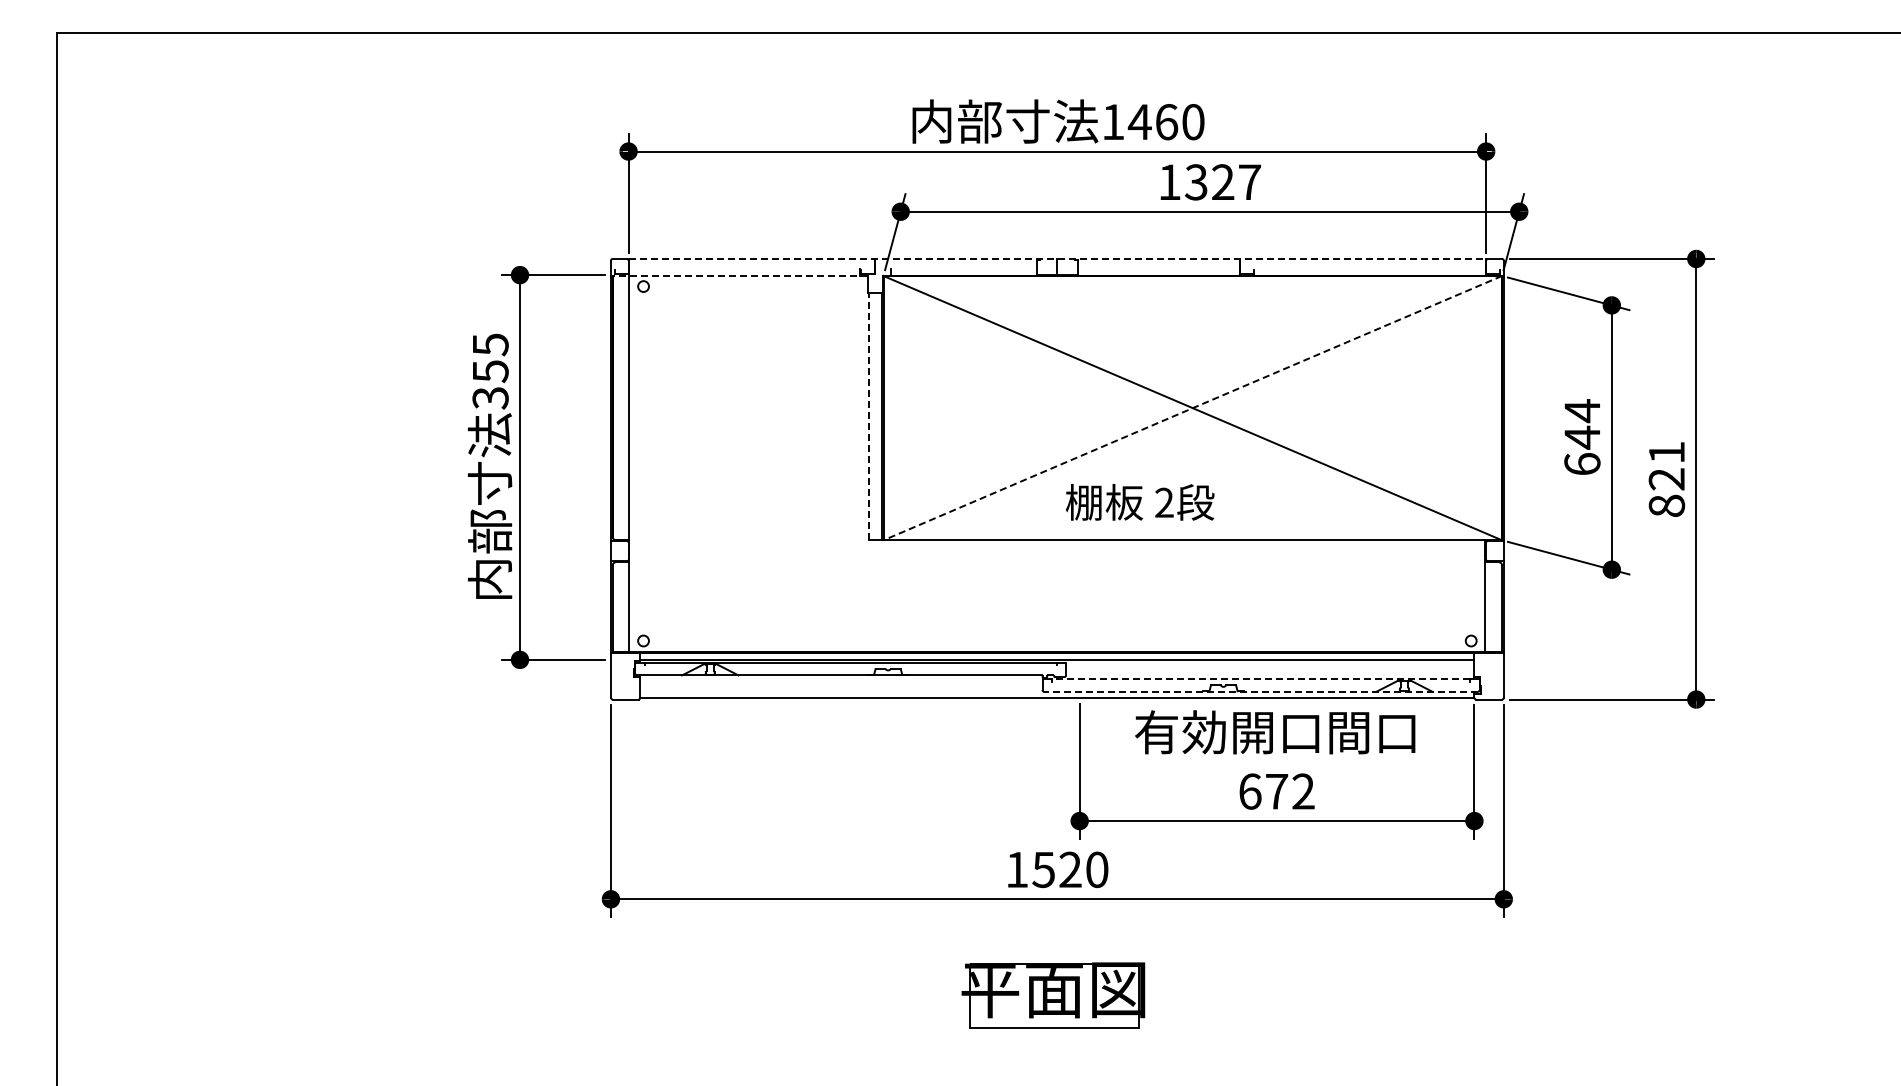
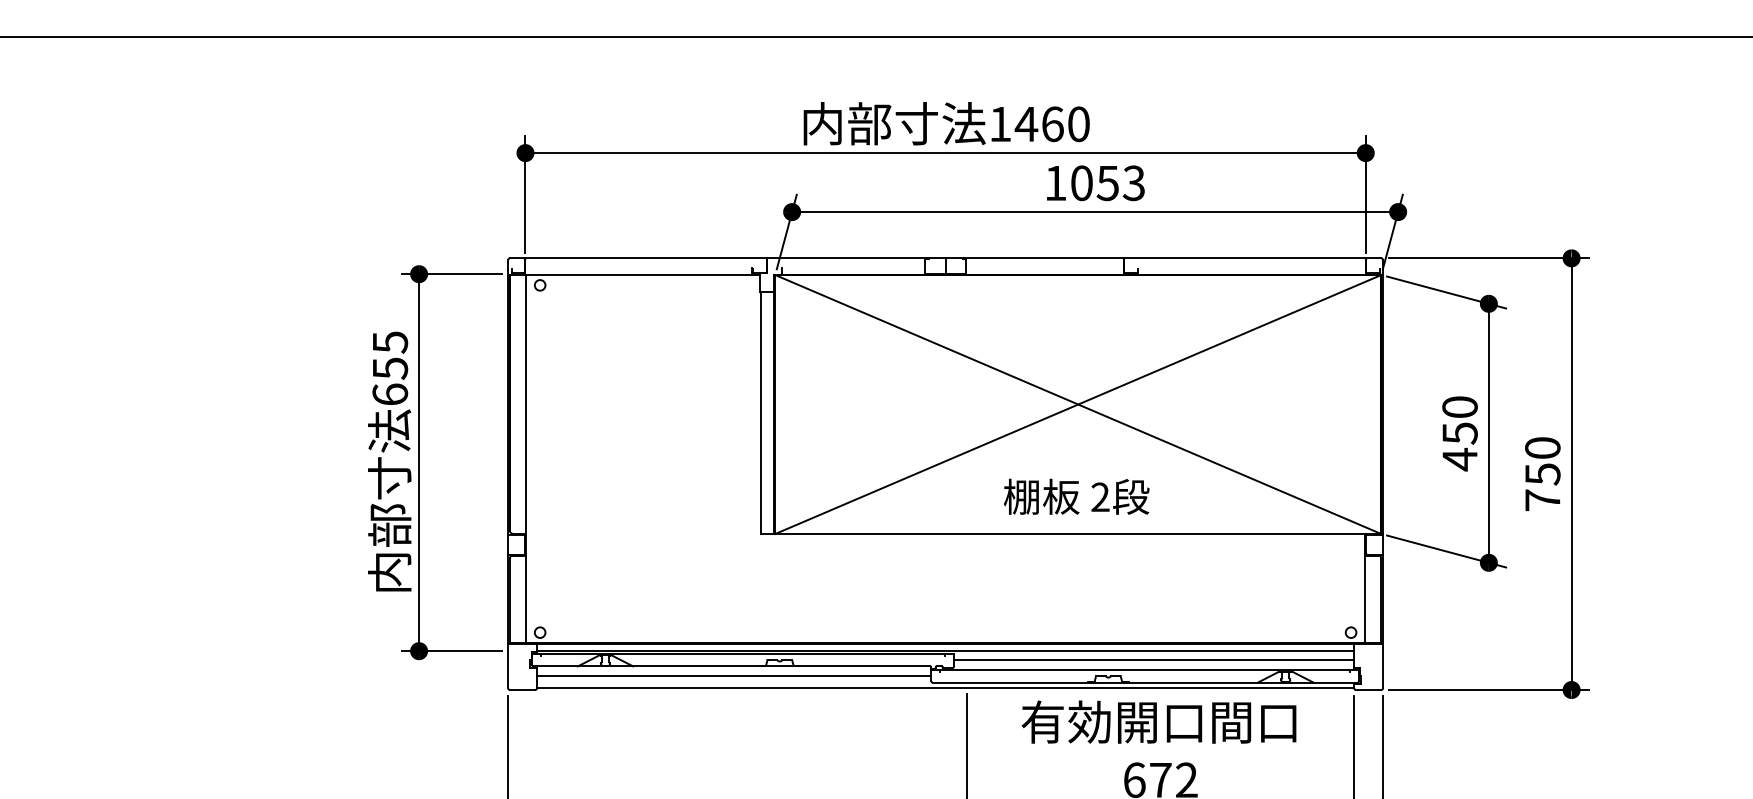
text: (1222, 182) -> (1107, 183), 1327 -> 1053
line: (1057, 258) -> (945, 257), dashed -> solid
line: (740, 275) -> (635, 274), dashed -> solid
text: (490, 397) -> (390, 394), 355 -> 655
line: (1192, 408) -> (1078, 404), dashed -> solid
line: (868, 416) -> (760, 412), dashed -> solid
text: (1582, 437) -> (1460, 433), 644 -> 450
text: (1666, 478) -> (1542, 473), 821 -> 750
text: (1139, 502) -> (1076, 496), moved
line: (1270, 668) -> (1154, 659), added
line: (1260, 678) -> (1144, 669), dashed -> solid
line: (841, 685) -> (734, 676), added
line: (1261, 691) -> (1145, 682), dashed -> solid

